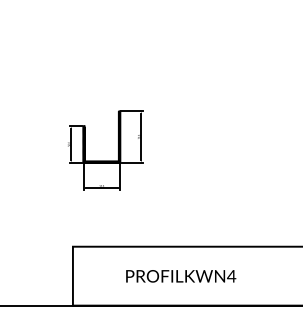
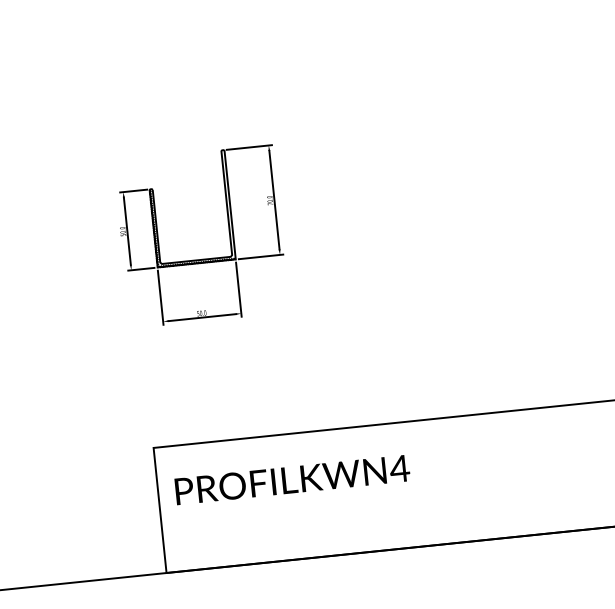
text: (181, 276) -> (293, 480), moved

